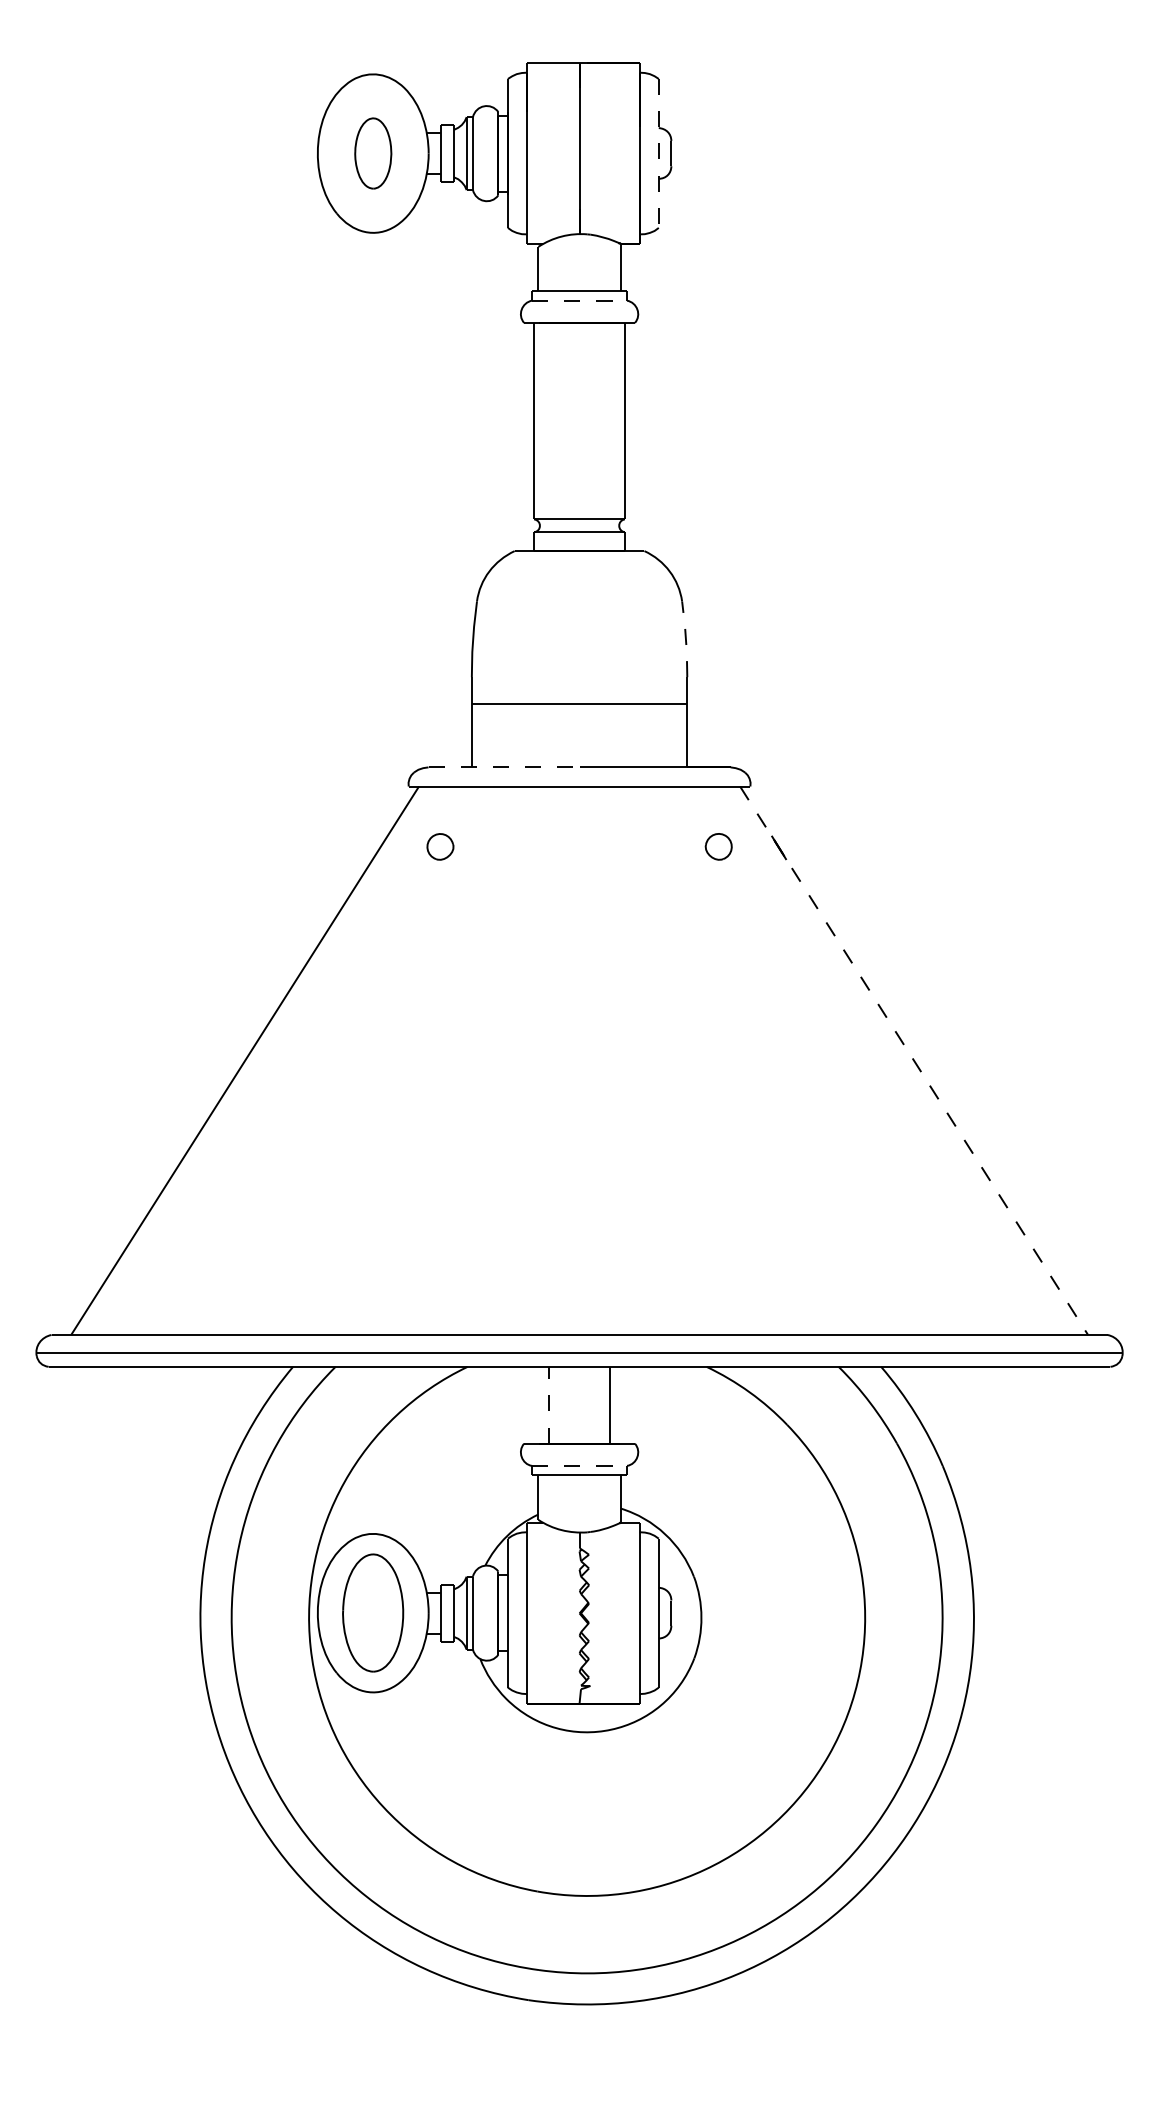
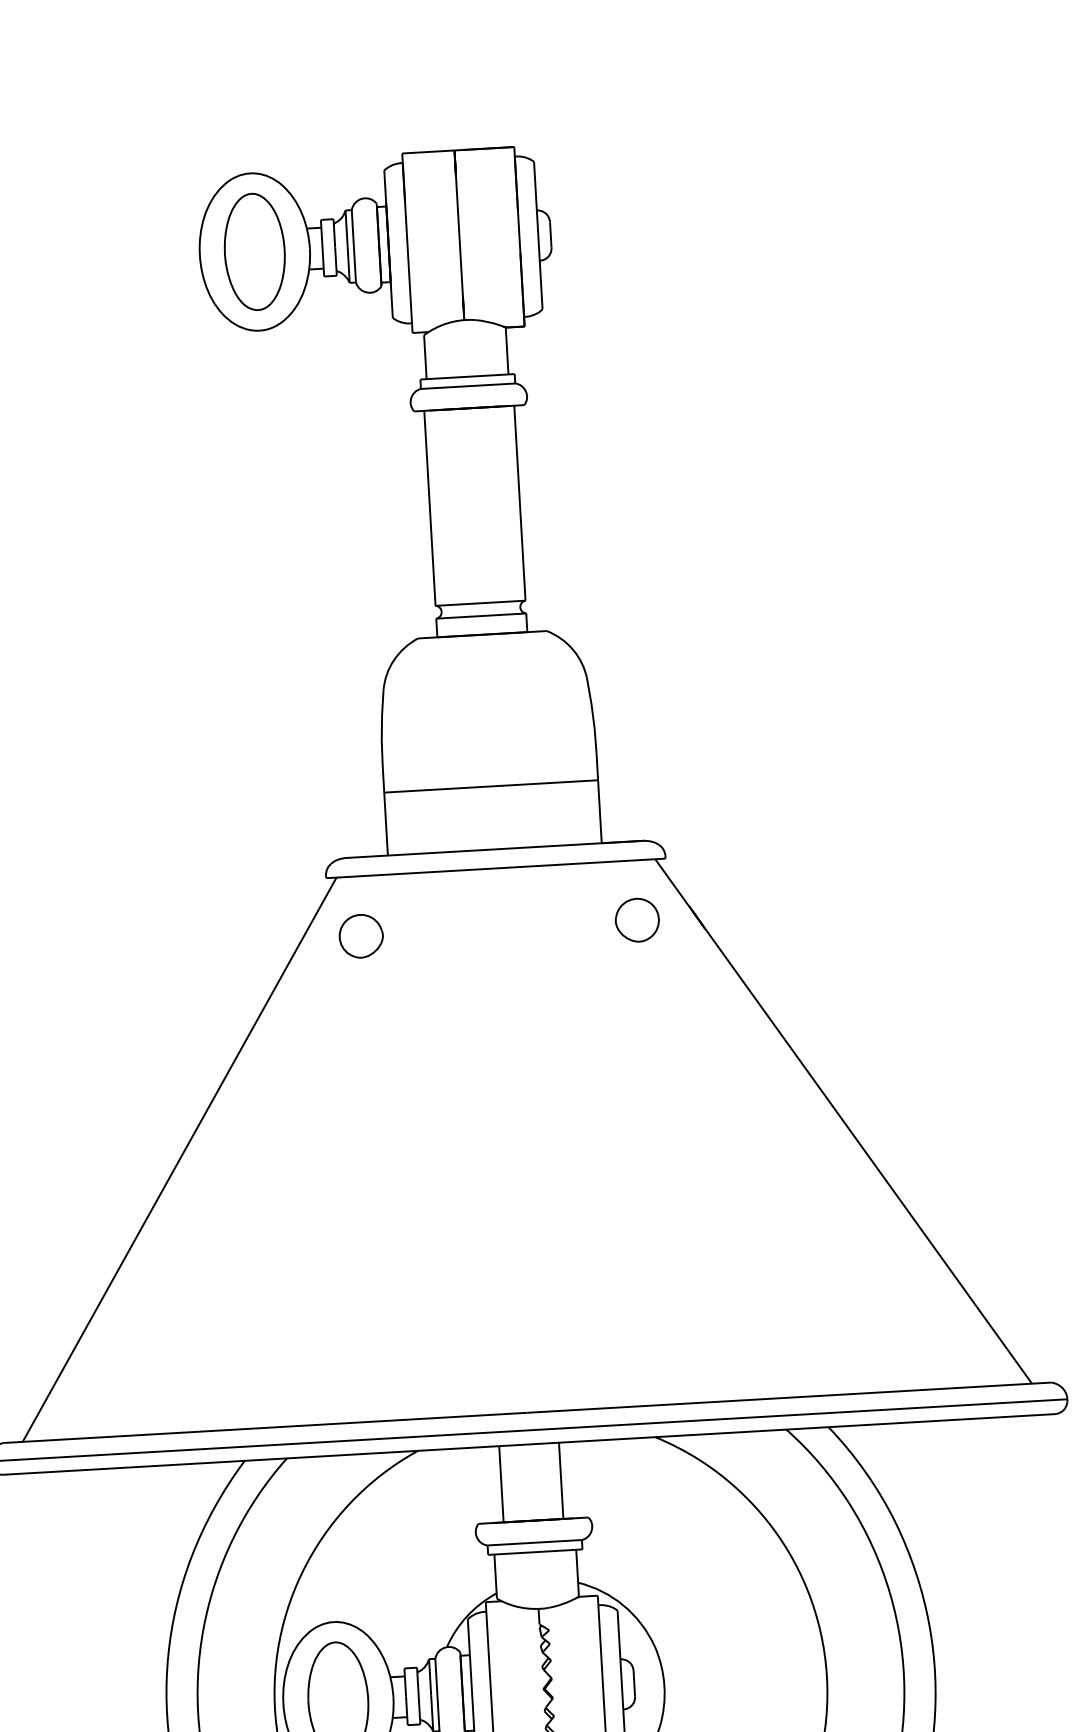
part: (373, 153) -> (255, 251), size x1.67
line: (658, 153) -> (538, 235), dashed -> solid
line: (579, 300) -> (468, 386), dashed -> solid
line: (685, 639) -> (592, 716), dashed -> solid
line: (504, 767) -> (420, 853), dashed -> solid
part: (440, 846) -> (361, 935), size x1.67
part: (718, 846) -> (637, 920), size x1.67
line: (914, 1060) -> (844, 1121), dashed -> solid
line: (549, 1404) -> (501, 1483), dashed -> solid
line: (579, 1465) -> (534, 1542), dashed -> solid

